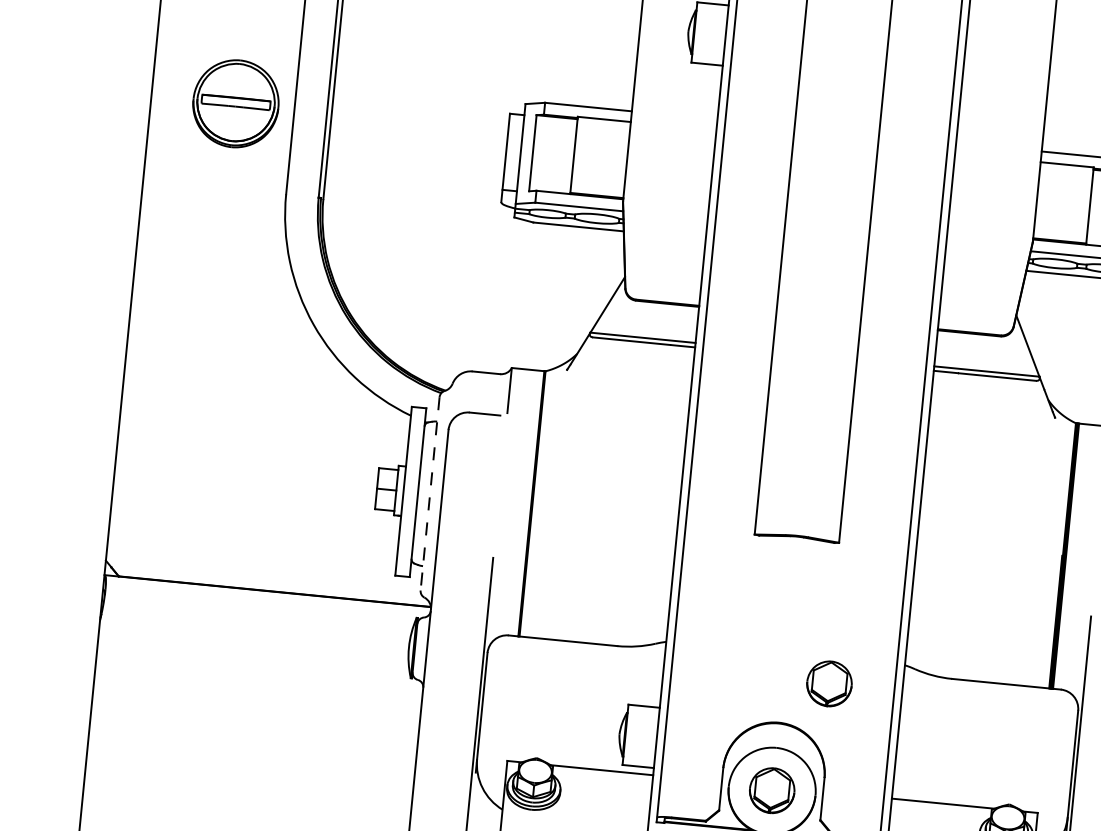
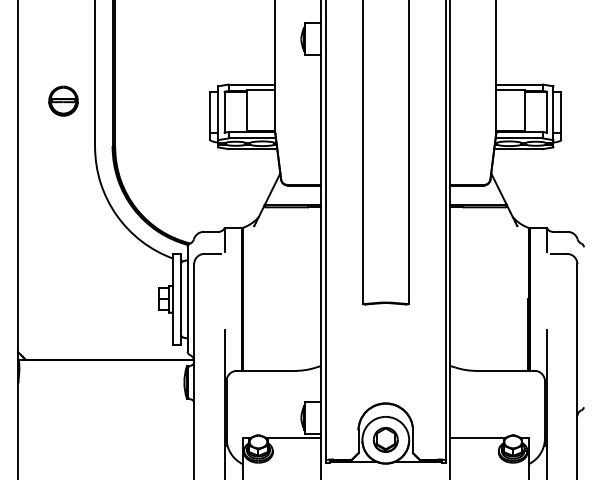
part: (235, 102) -> (63, 100), size x0.62
line: (429, 494) -> (187, 299), dashed -> solid
part: (829, 683) -> (410, 379), removed

